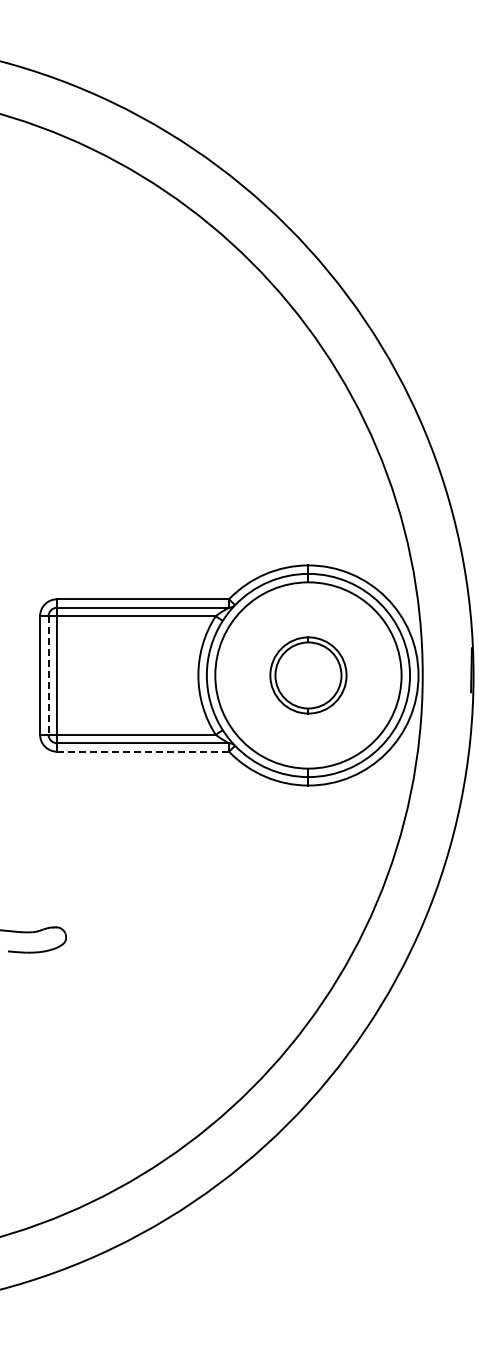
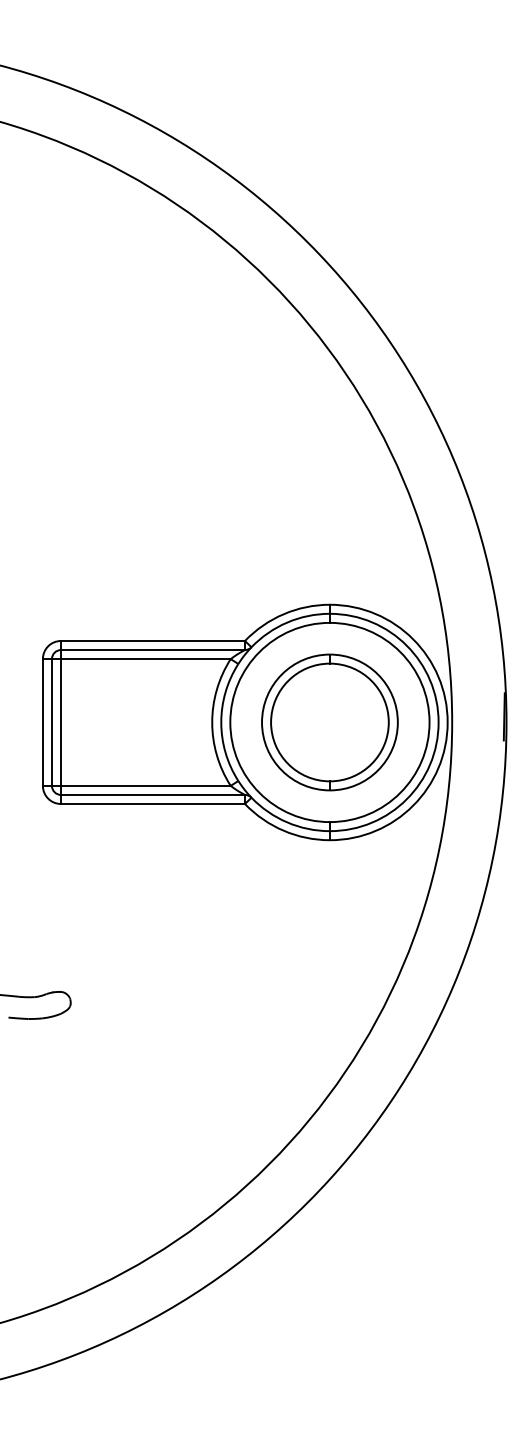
line: (48, 675) -> (51, 722), dashed -> solid
part: (308, 675) -> (329, 722), size x1.67
line: (142, 751) -> (152, 803), dashed -> solid

